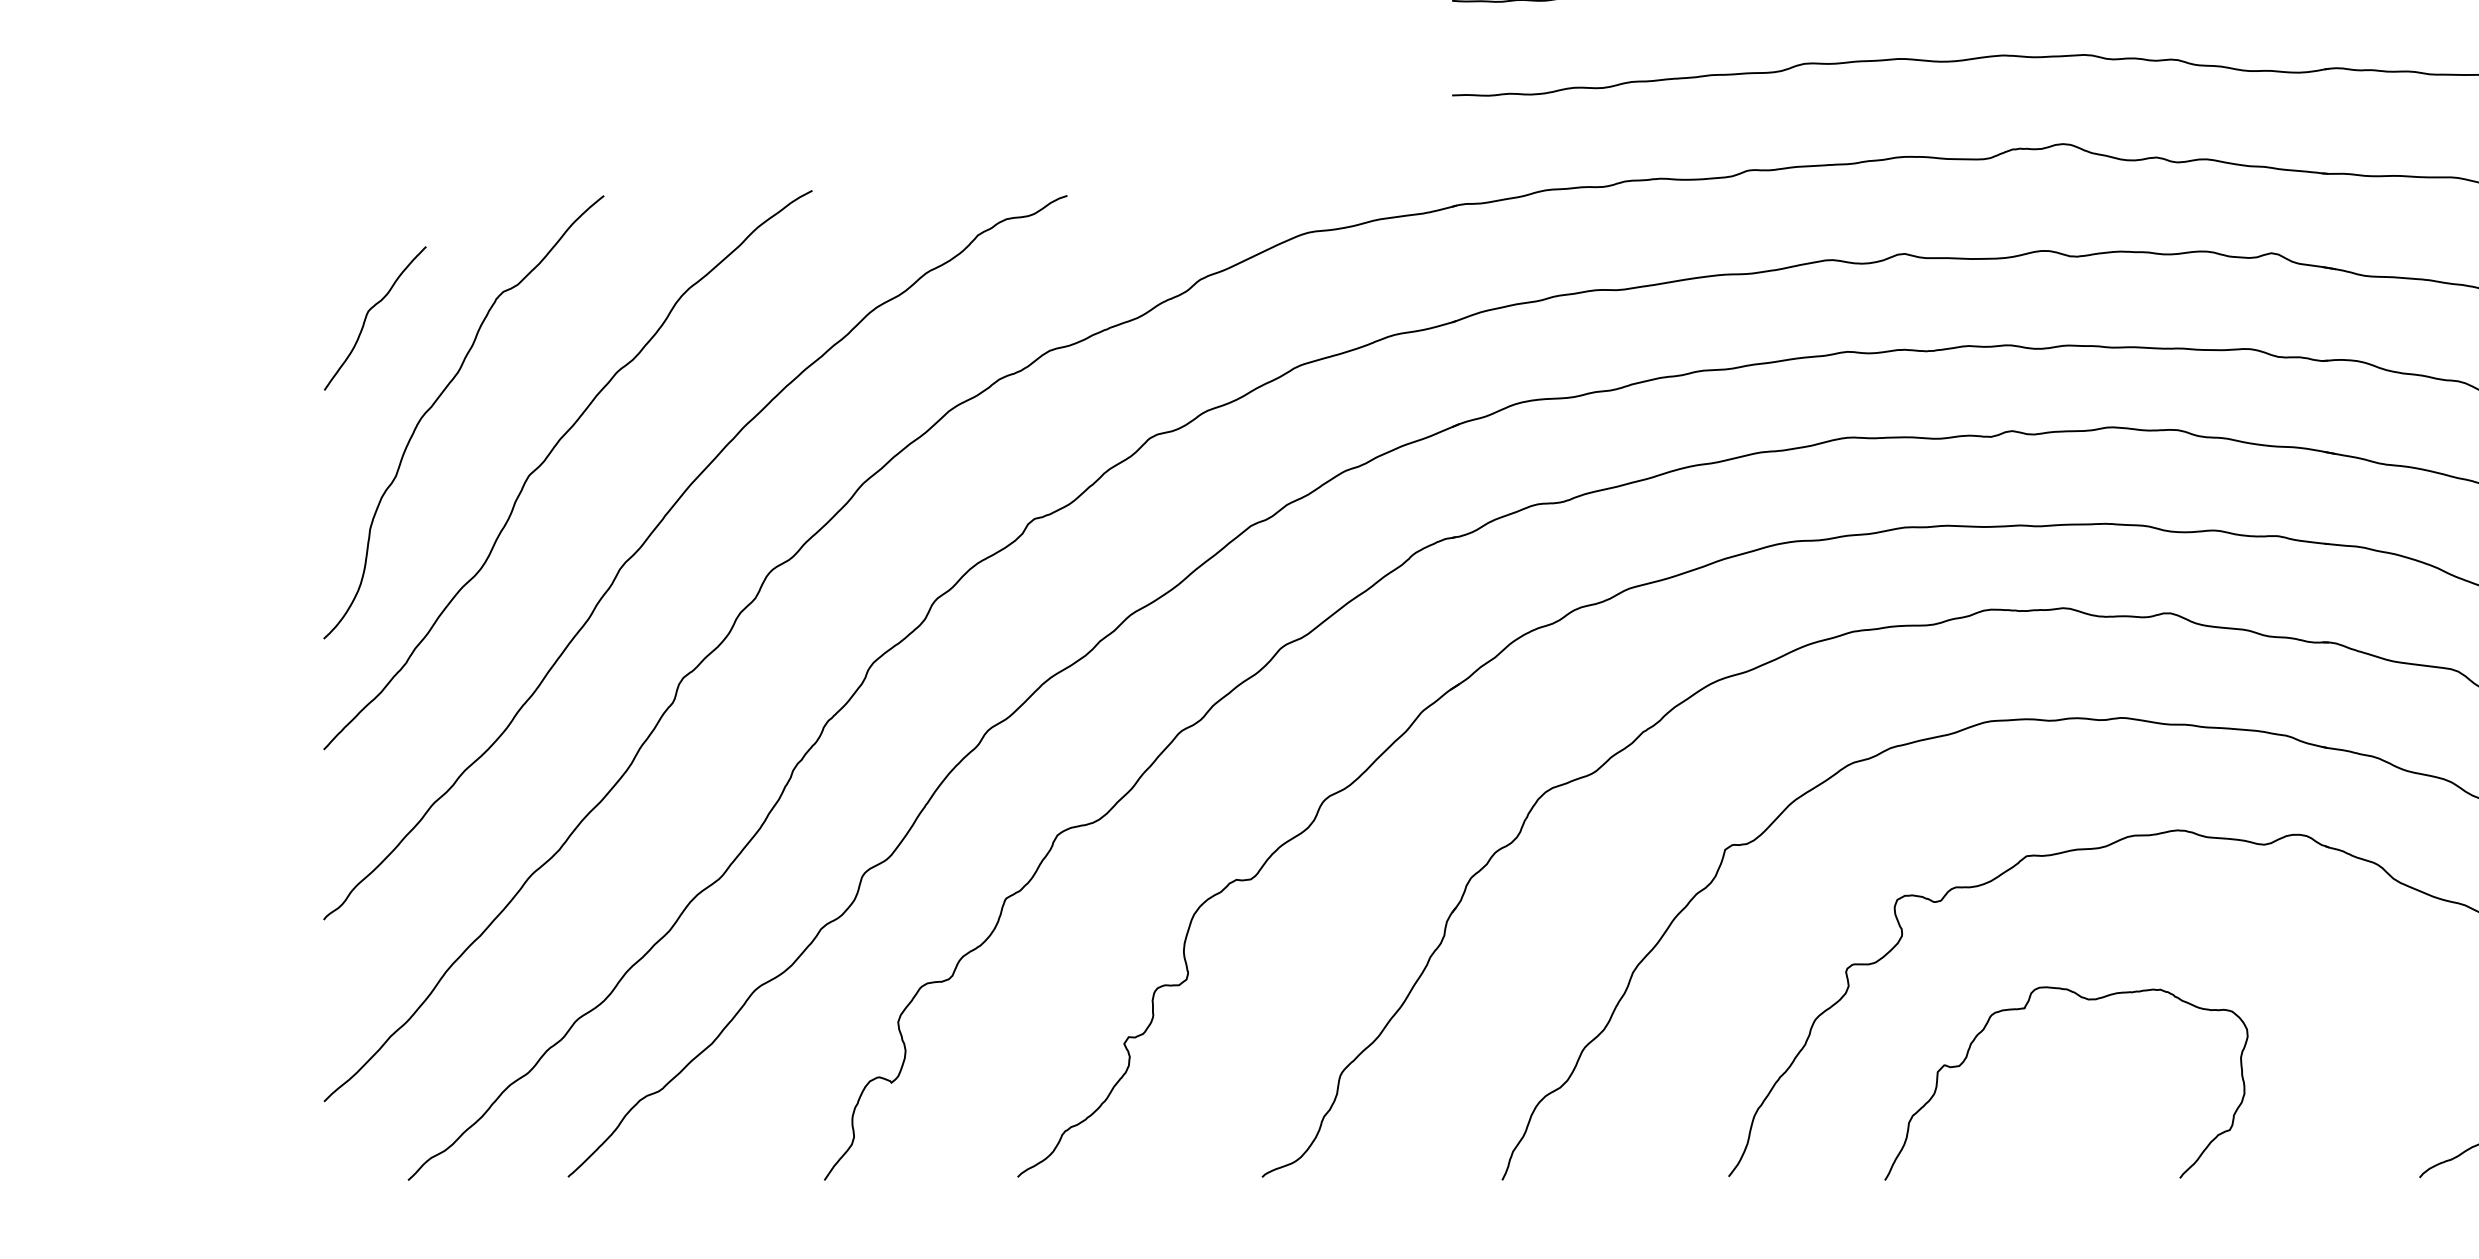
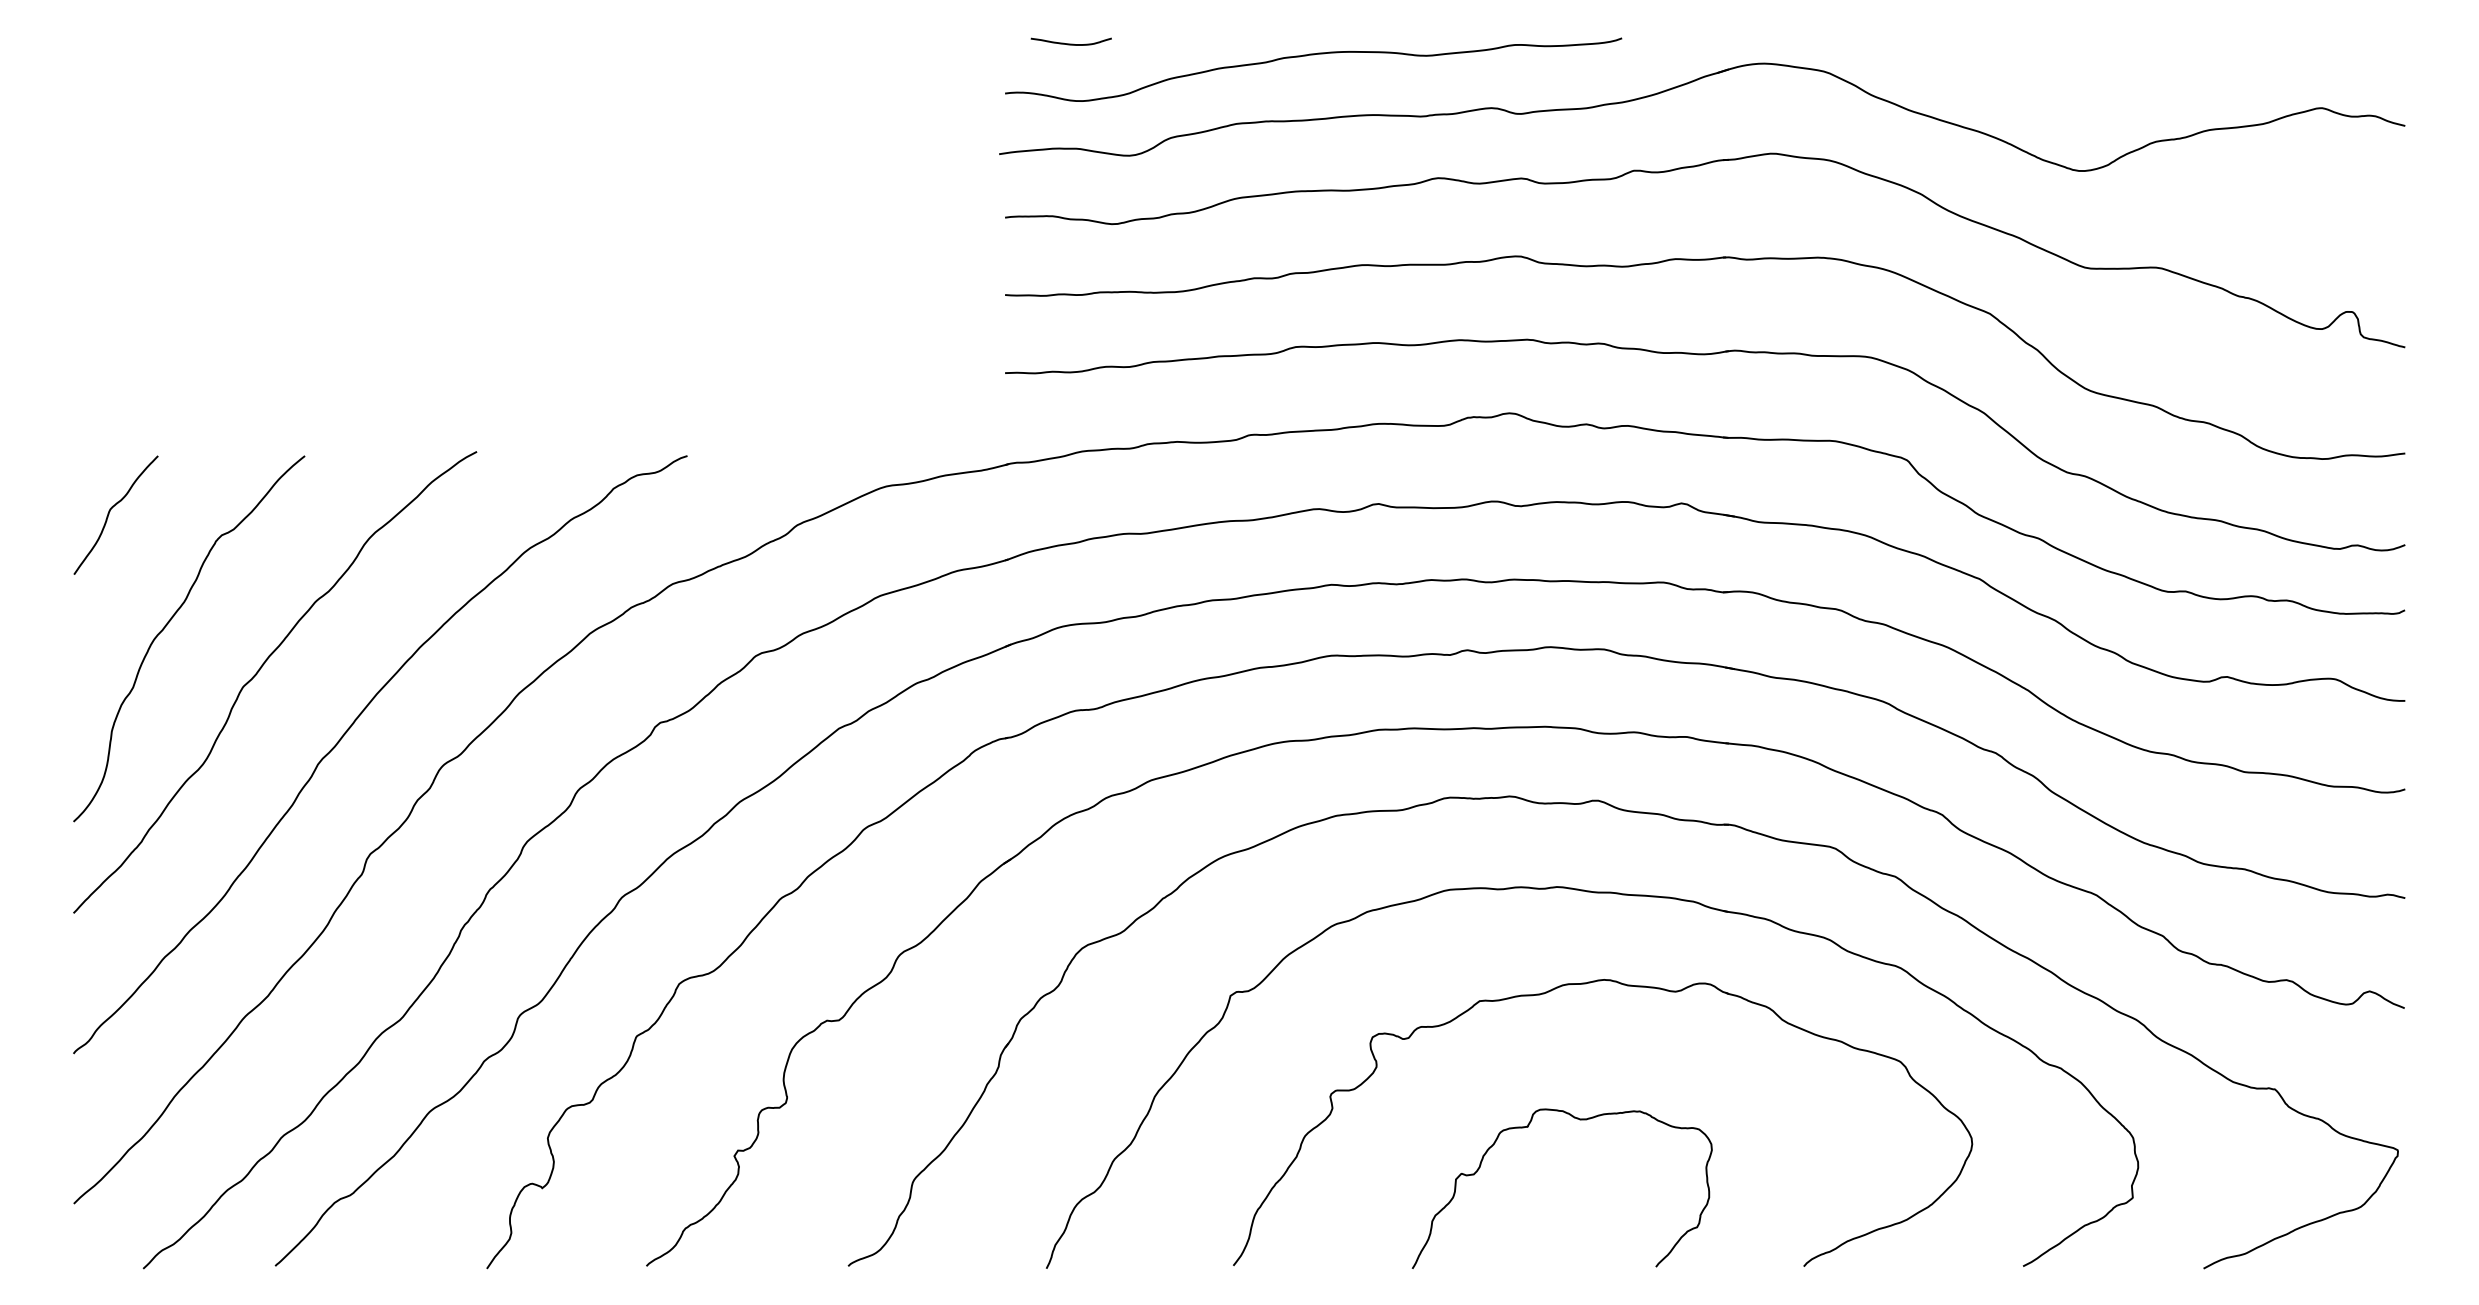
curve: (368, 313) -> (110, 511), moved
curve: (2025, 1009) -> (1528, 1127), moved

